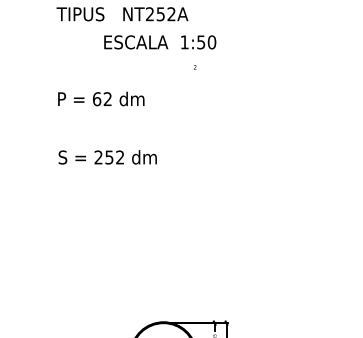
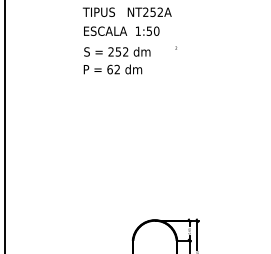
text: (159, 41) -> (121, 30), moved
text: (107, 156) -> (117, 51), moved

